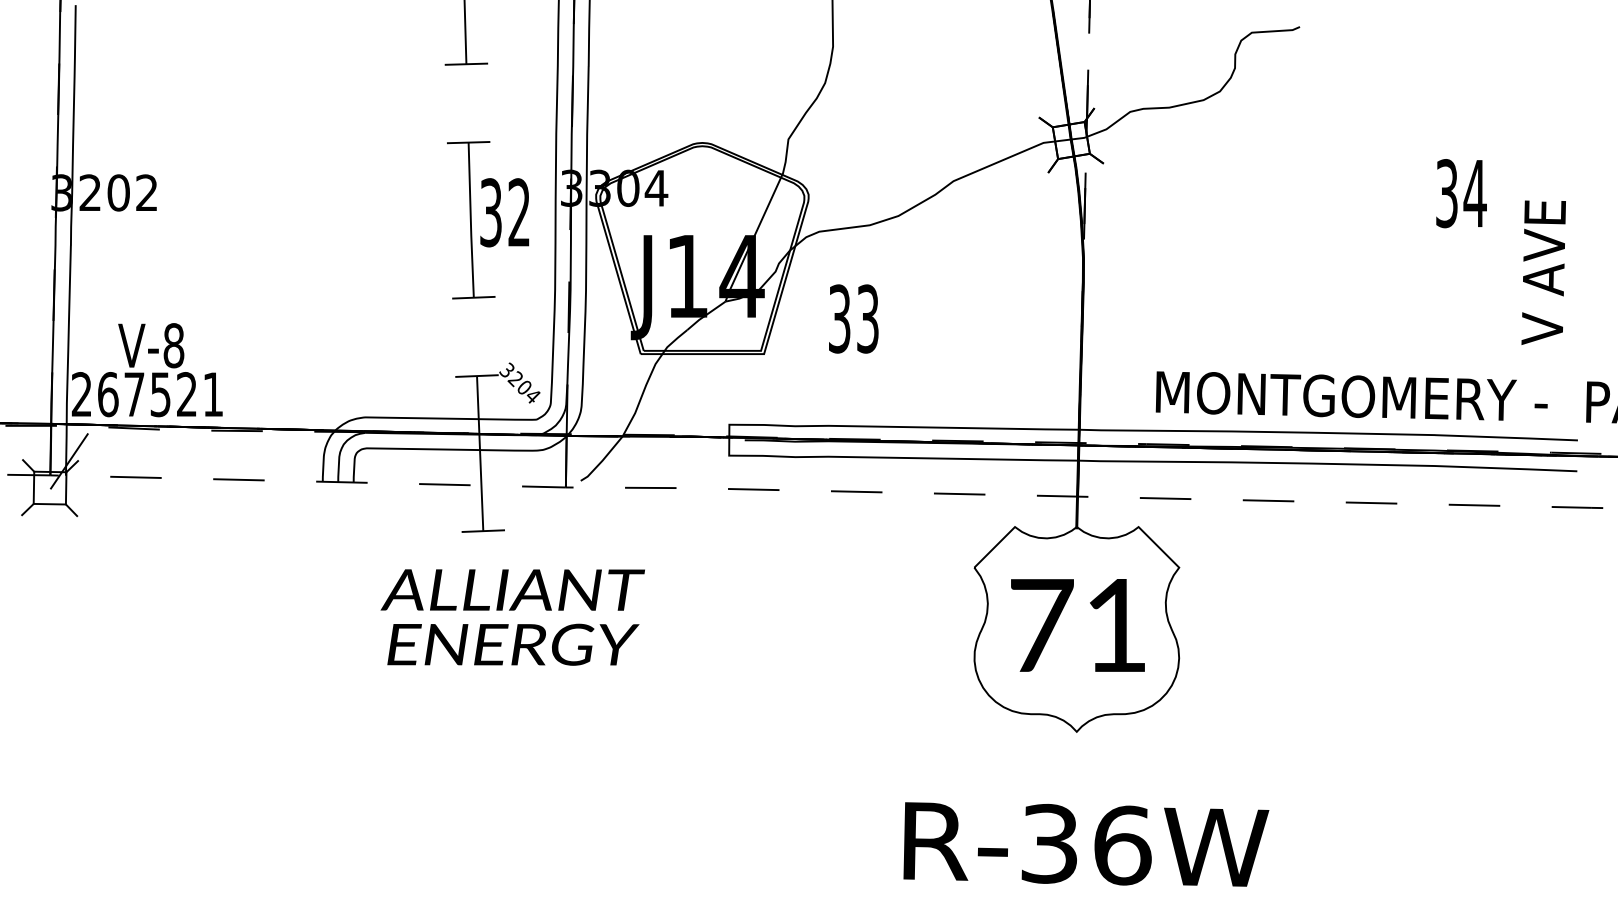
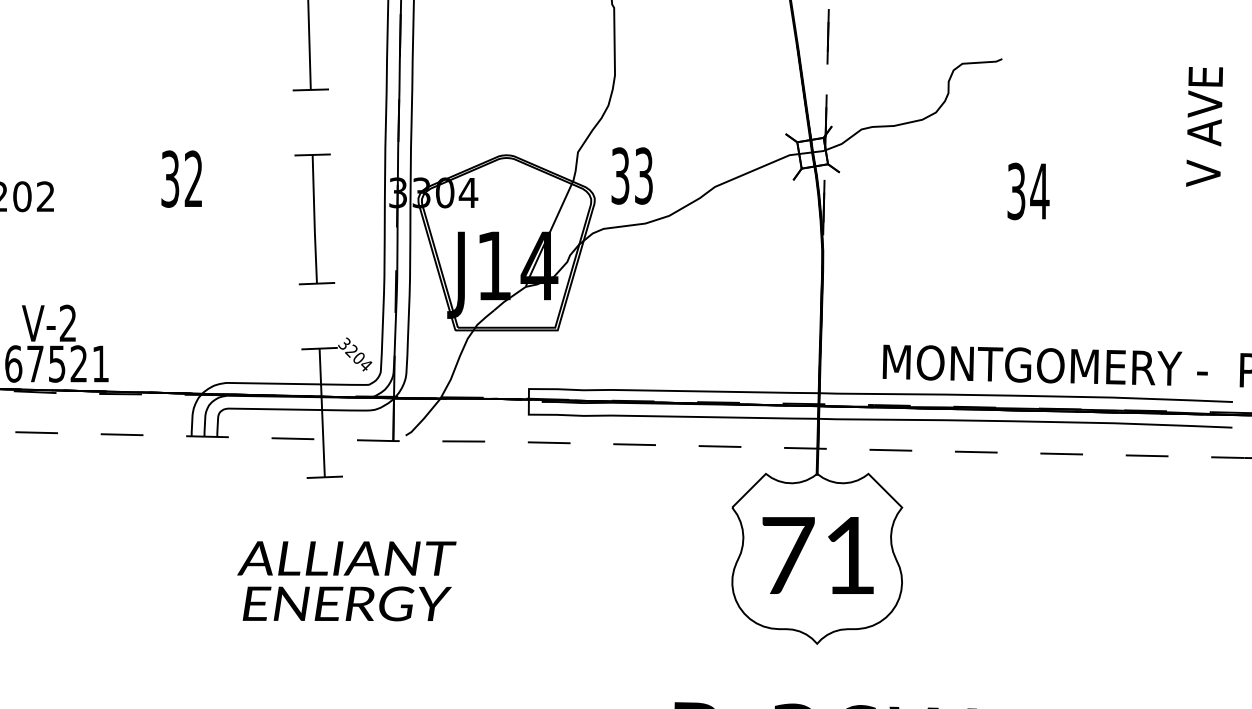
text: (1461, 193) -> (1028, 191), moved
text: (504, 212) -> (181, 178), moved
text: (1543, 272) -> (1204, 126), moved
text: (853, 318) -> (631, 175), moved
text: (173, 345) -> (67, 323), V-8 -> V-2
text: (512, 617) -> (346, 581), moved

